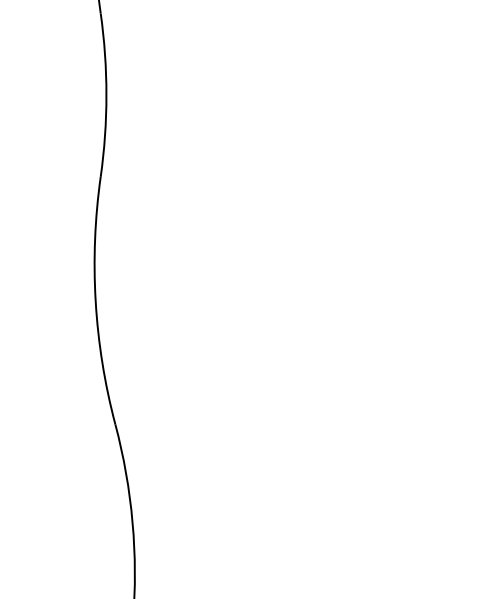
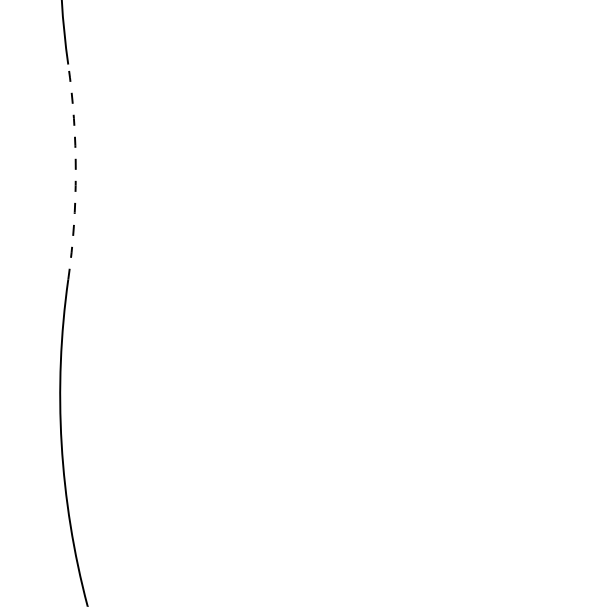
arc: (106, 95) -> (75, 172), solid -> dashed

